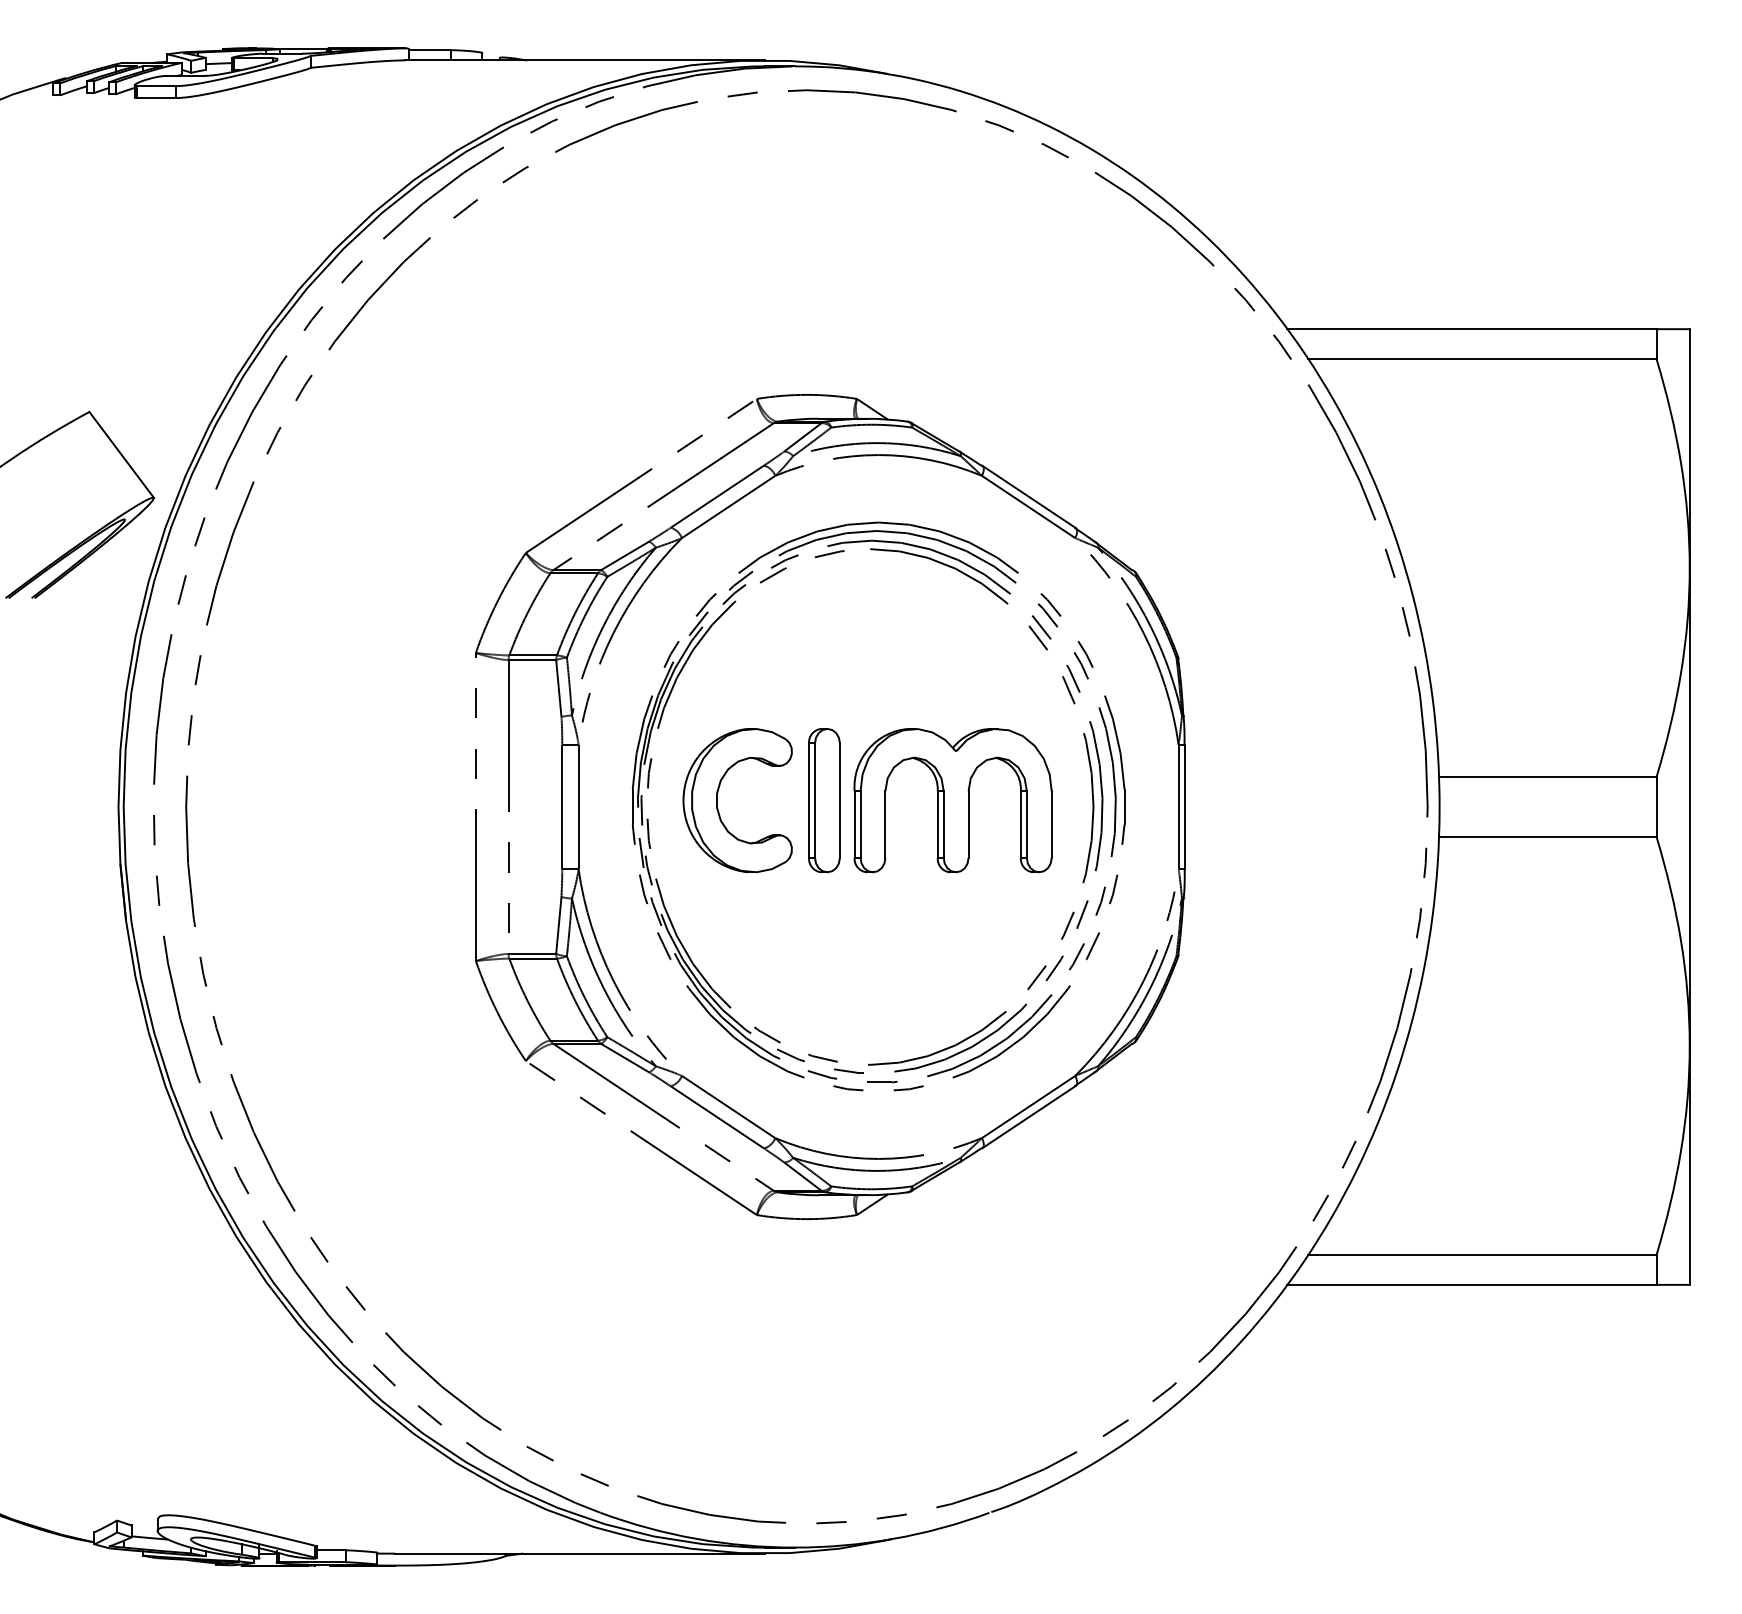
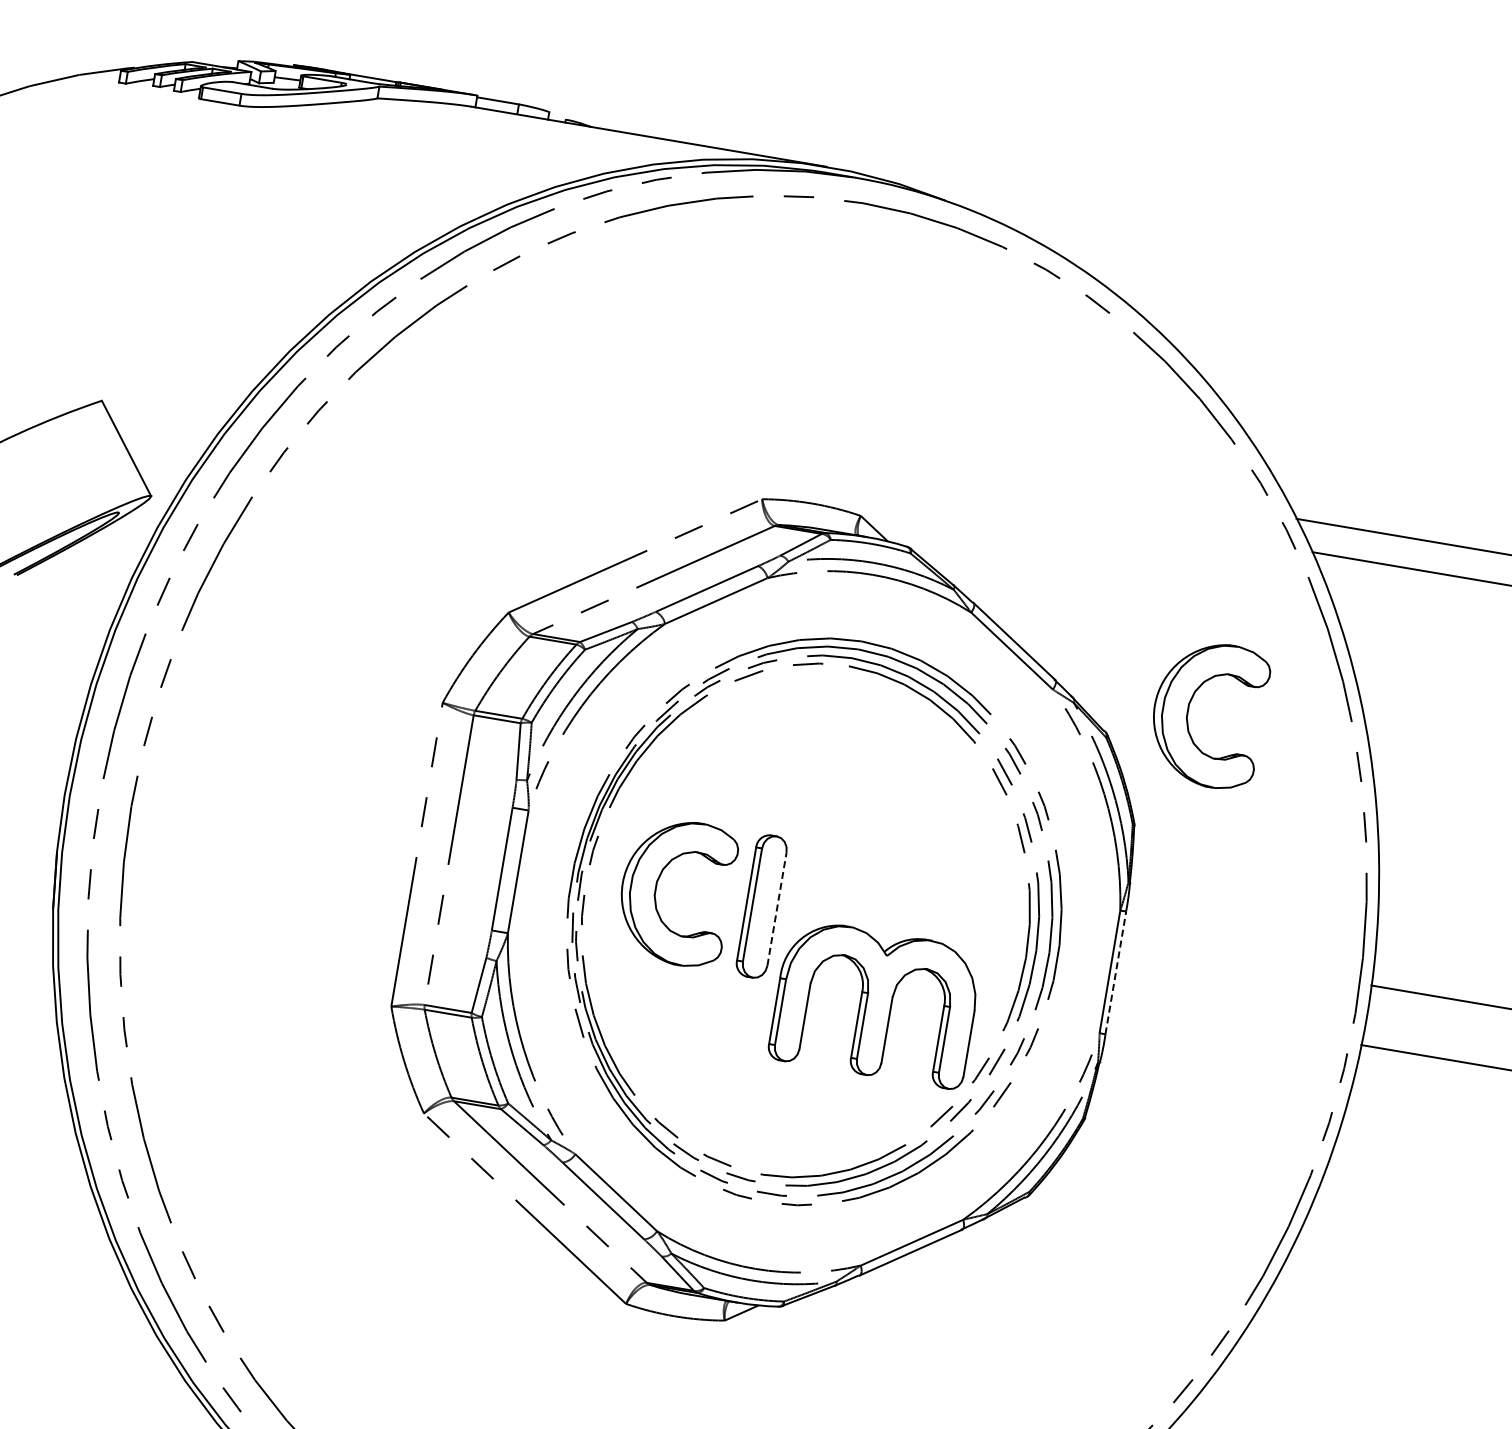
part: (1212, 536) -> (1188, 710), added
line: (839, 800) -> (776, 908), solid -> dashed
part: (952, 800) -> (875, 1003), moved
line: (1184, 806) -> (1115, 972), solid -> dashed

